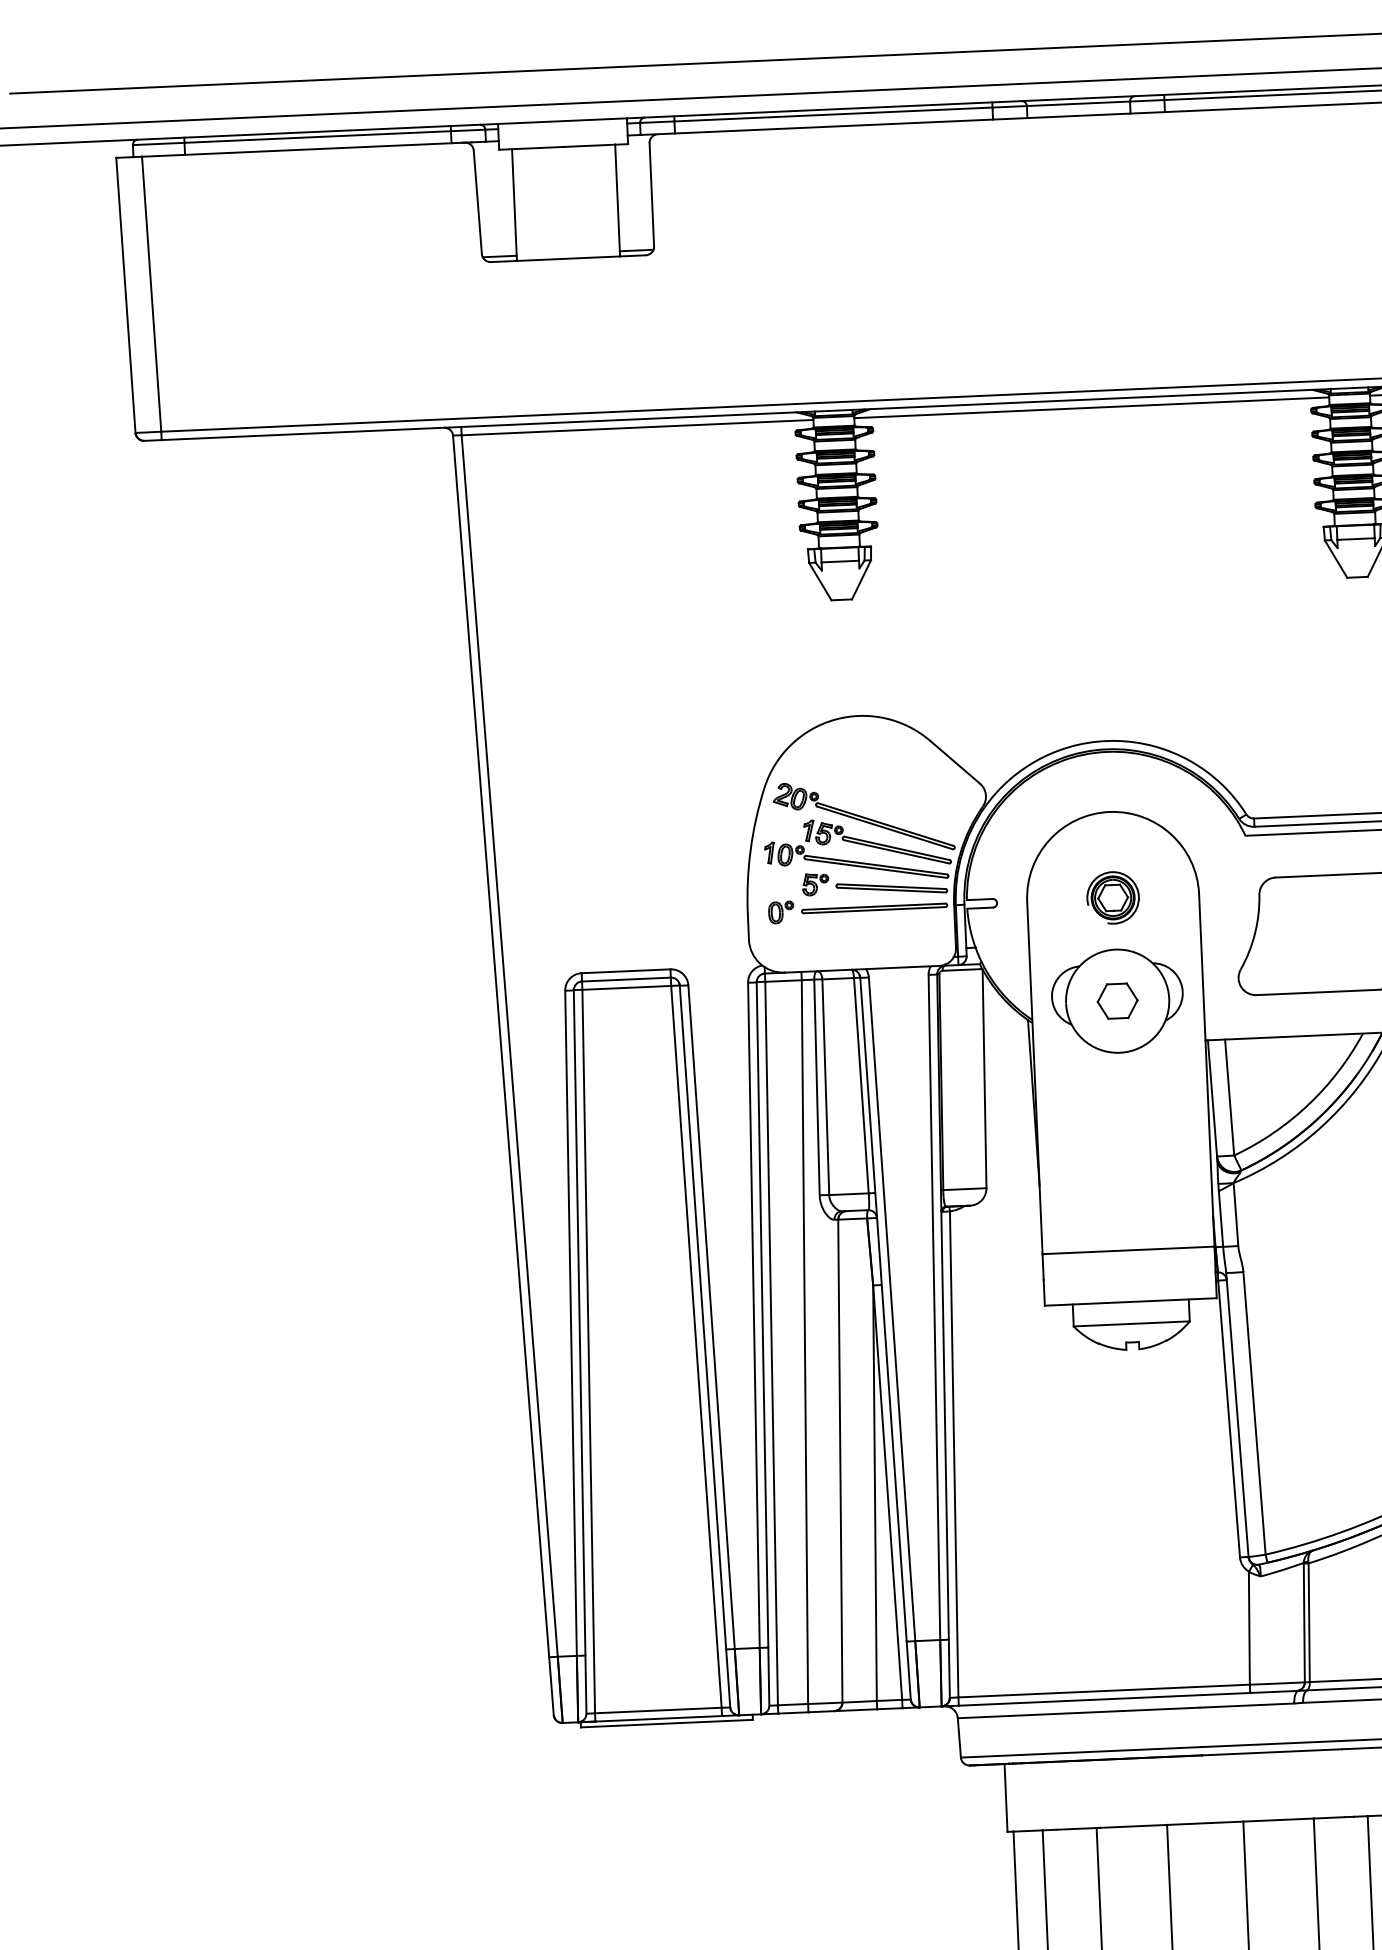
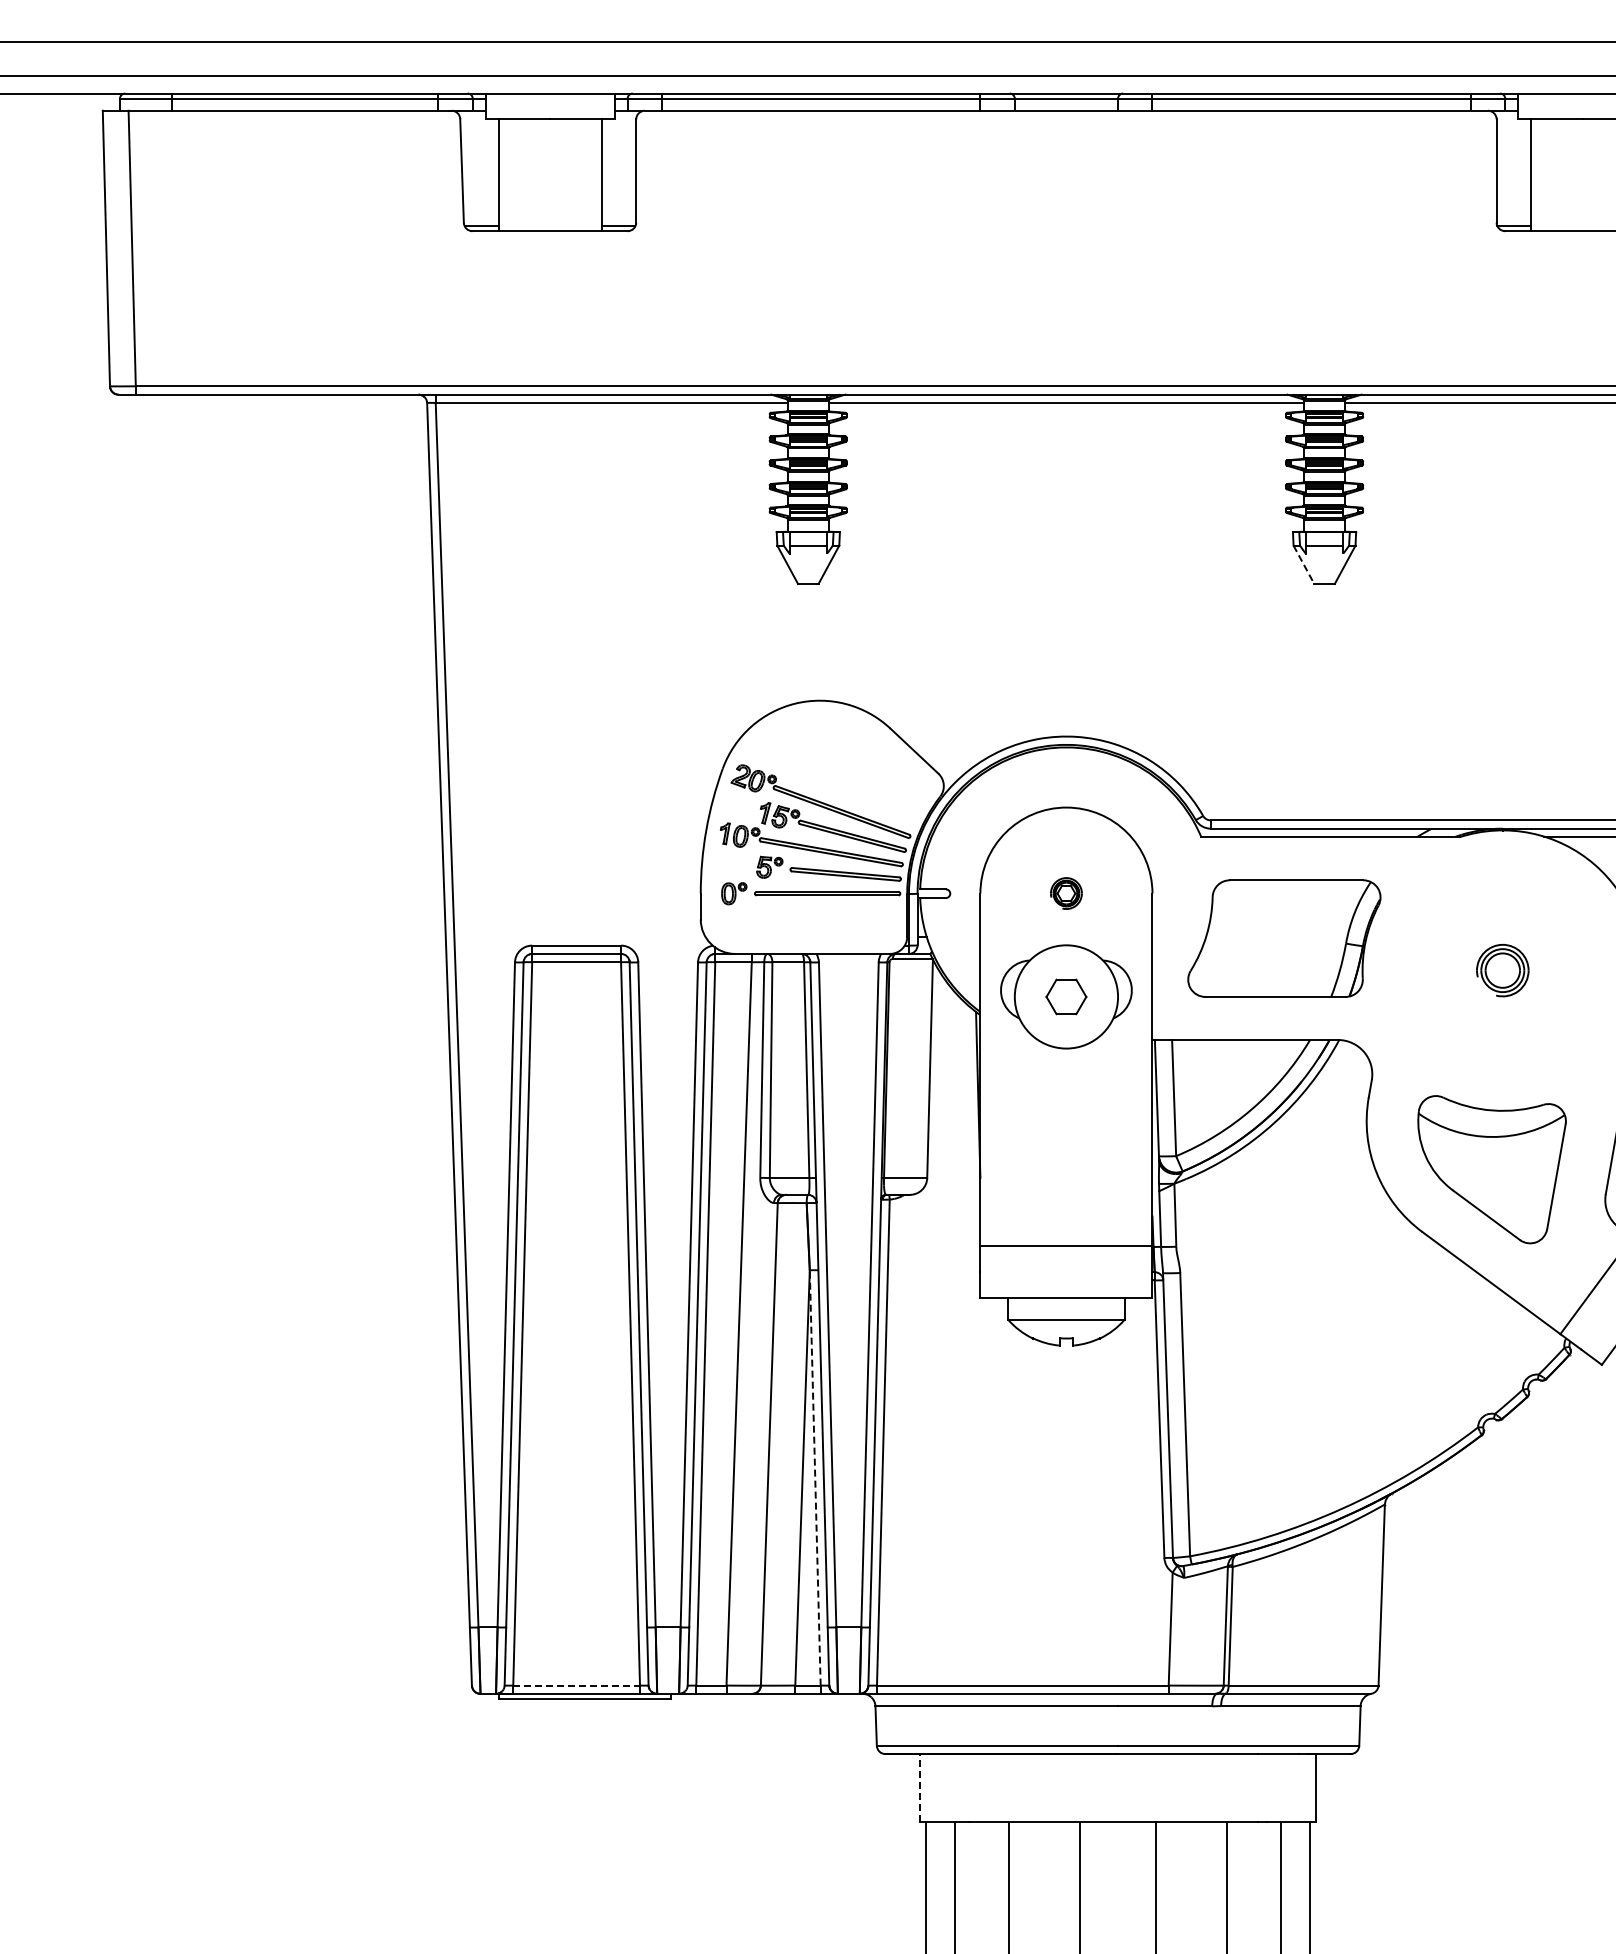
line: (1335, 558) -> (1303, 564), solid -> dashed
part: (1113, 897) -> (1066, 893), size x0.6
line: (887, 1492) -> (815, 1477), solid -> dashed
line: (659, 1710) -> (577, 1685), solid -> dashed
line: (1006, 1798) -> (920, 1788), solid -> dashed

